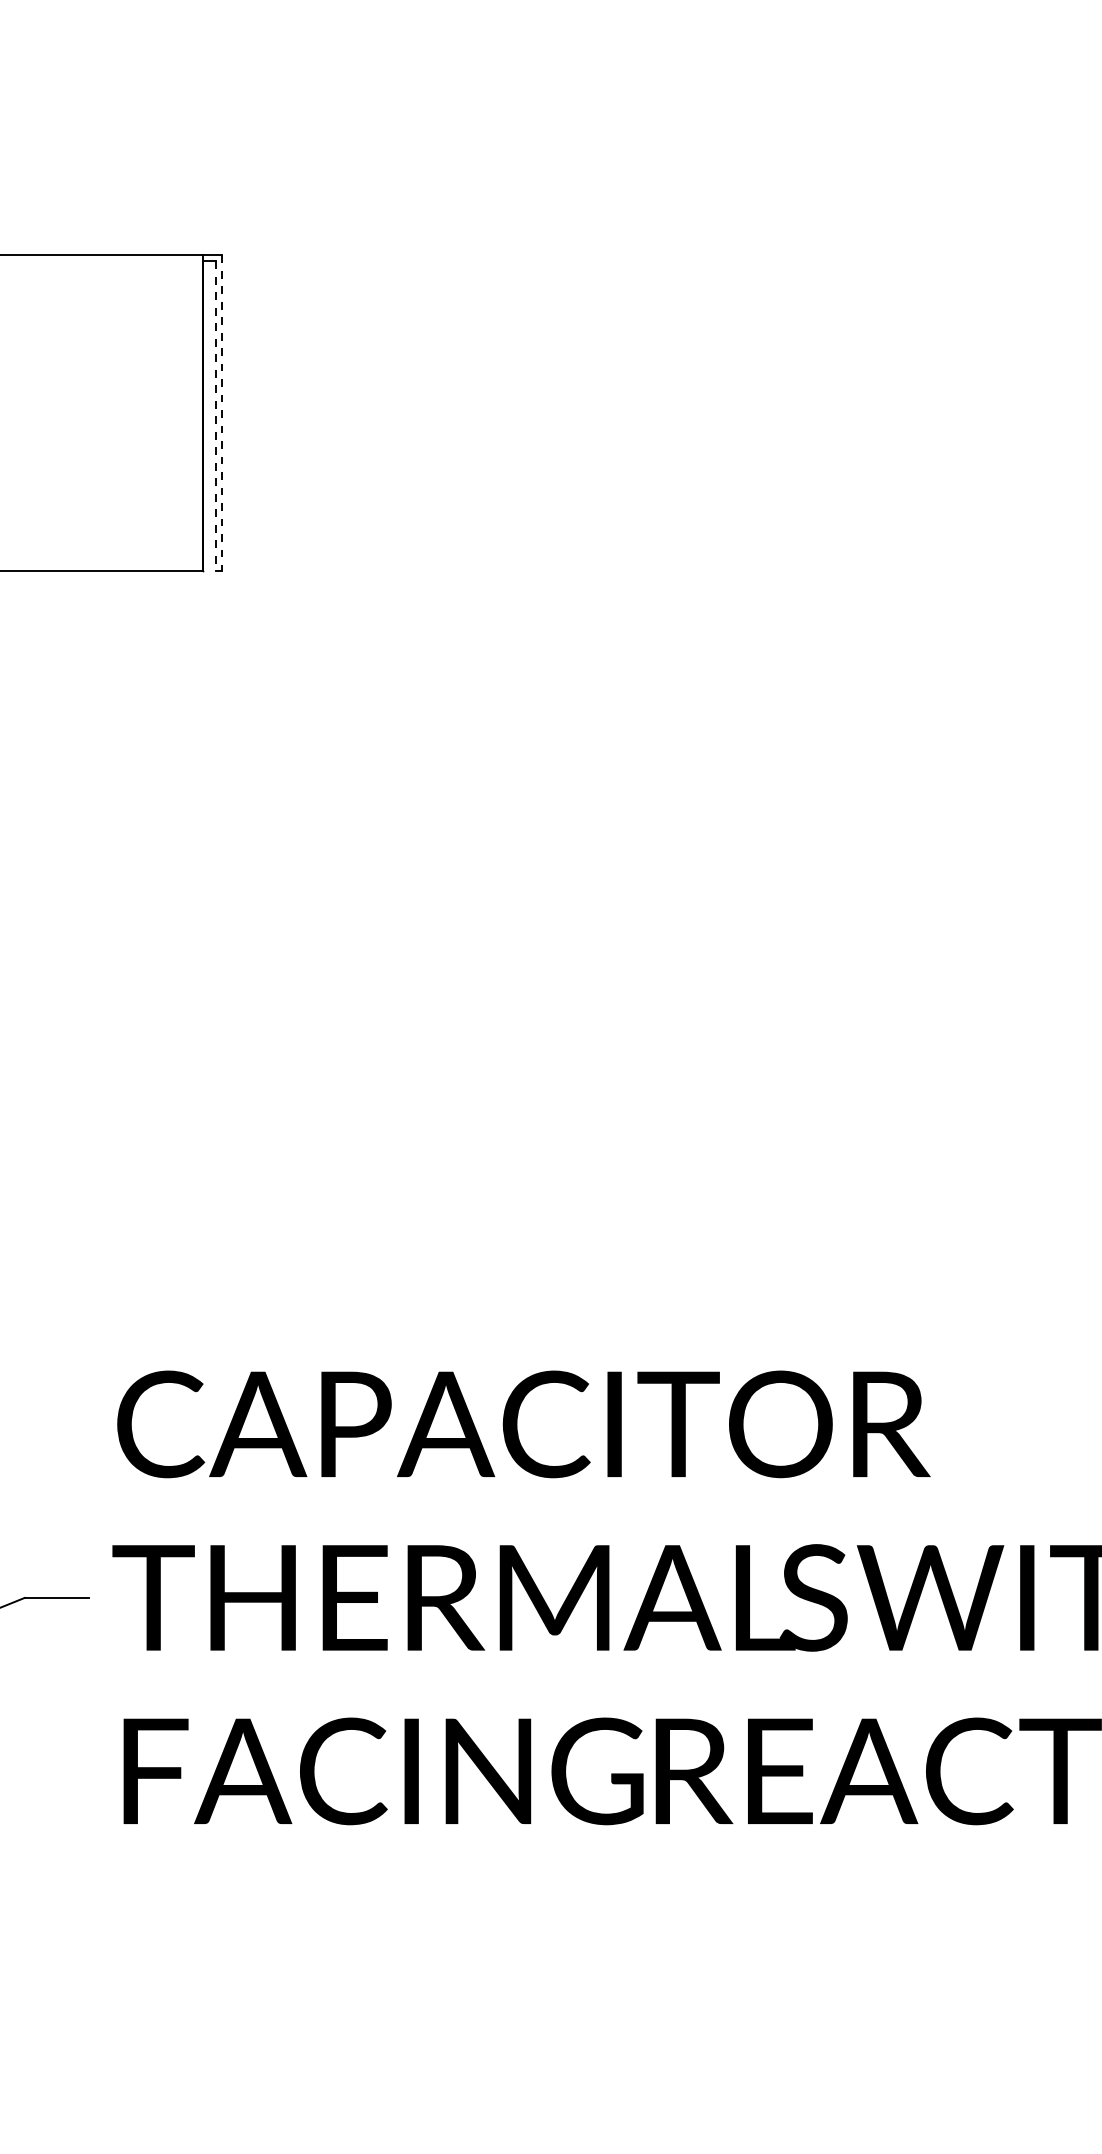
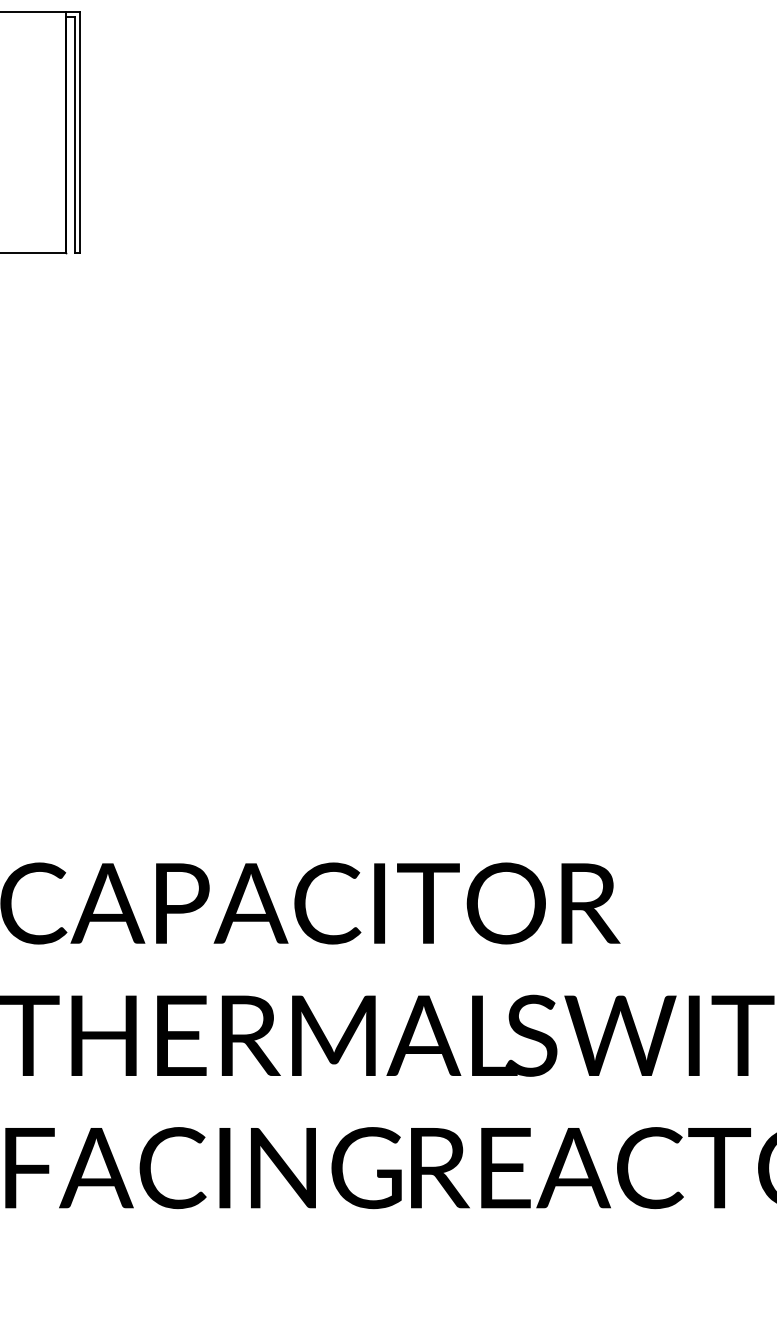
line: (221, 412) -> (79, 132), dashed -> solid
line: (215, 416) -> (75, 135), dashed -> solid

